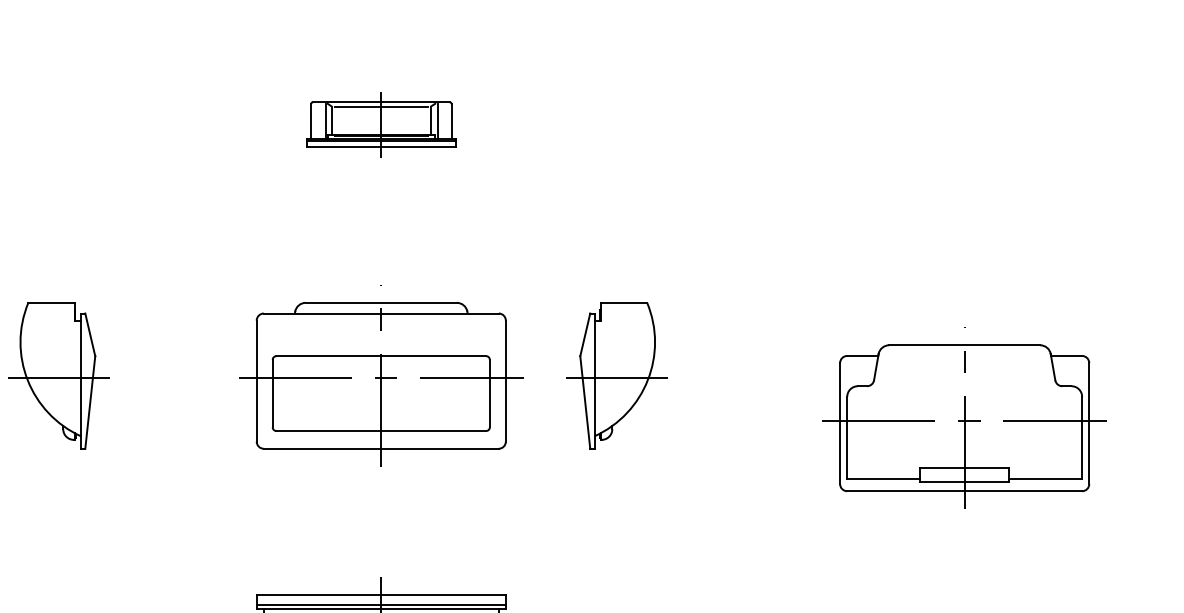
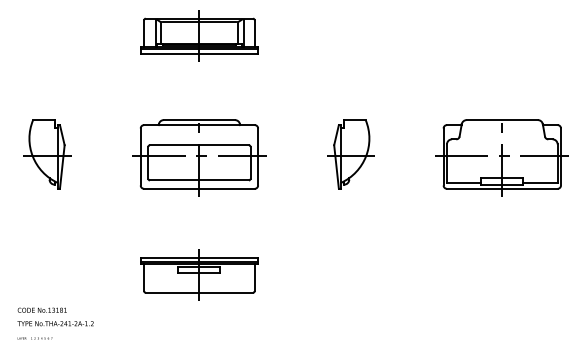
part: (381, 123) -> (199, 35), size x1.67
part: (614, 375) -> (350, 154), moved
part: (962, 424) -> (501, 157), moved

